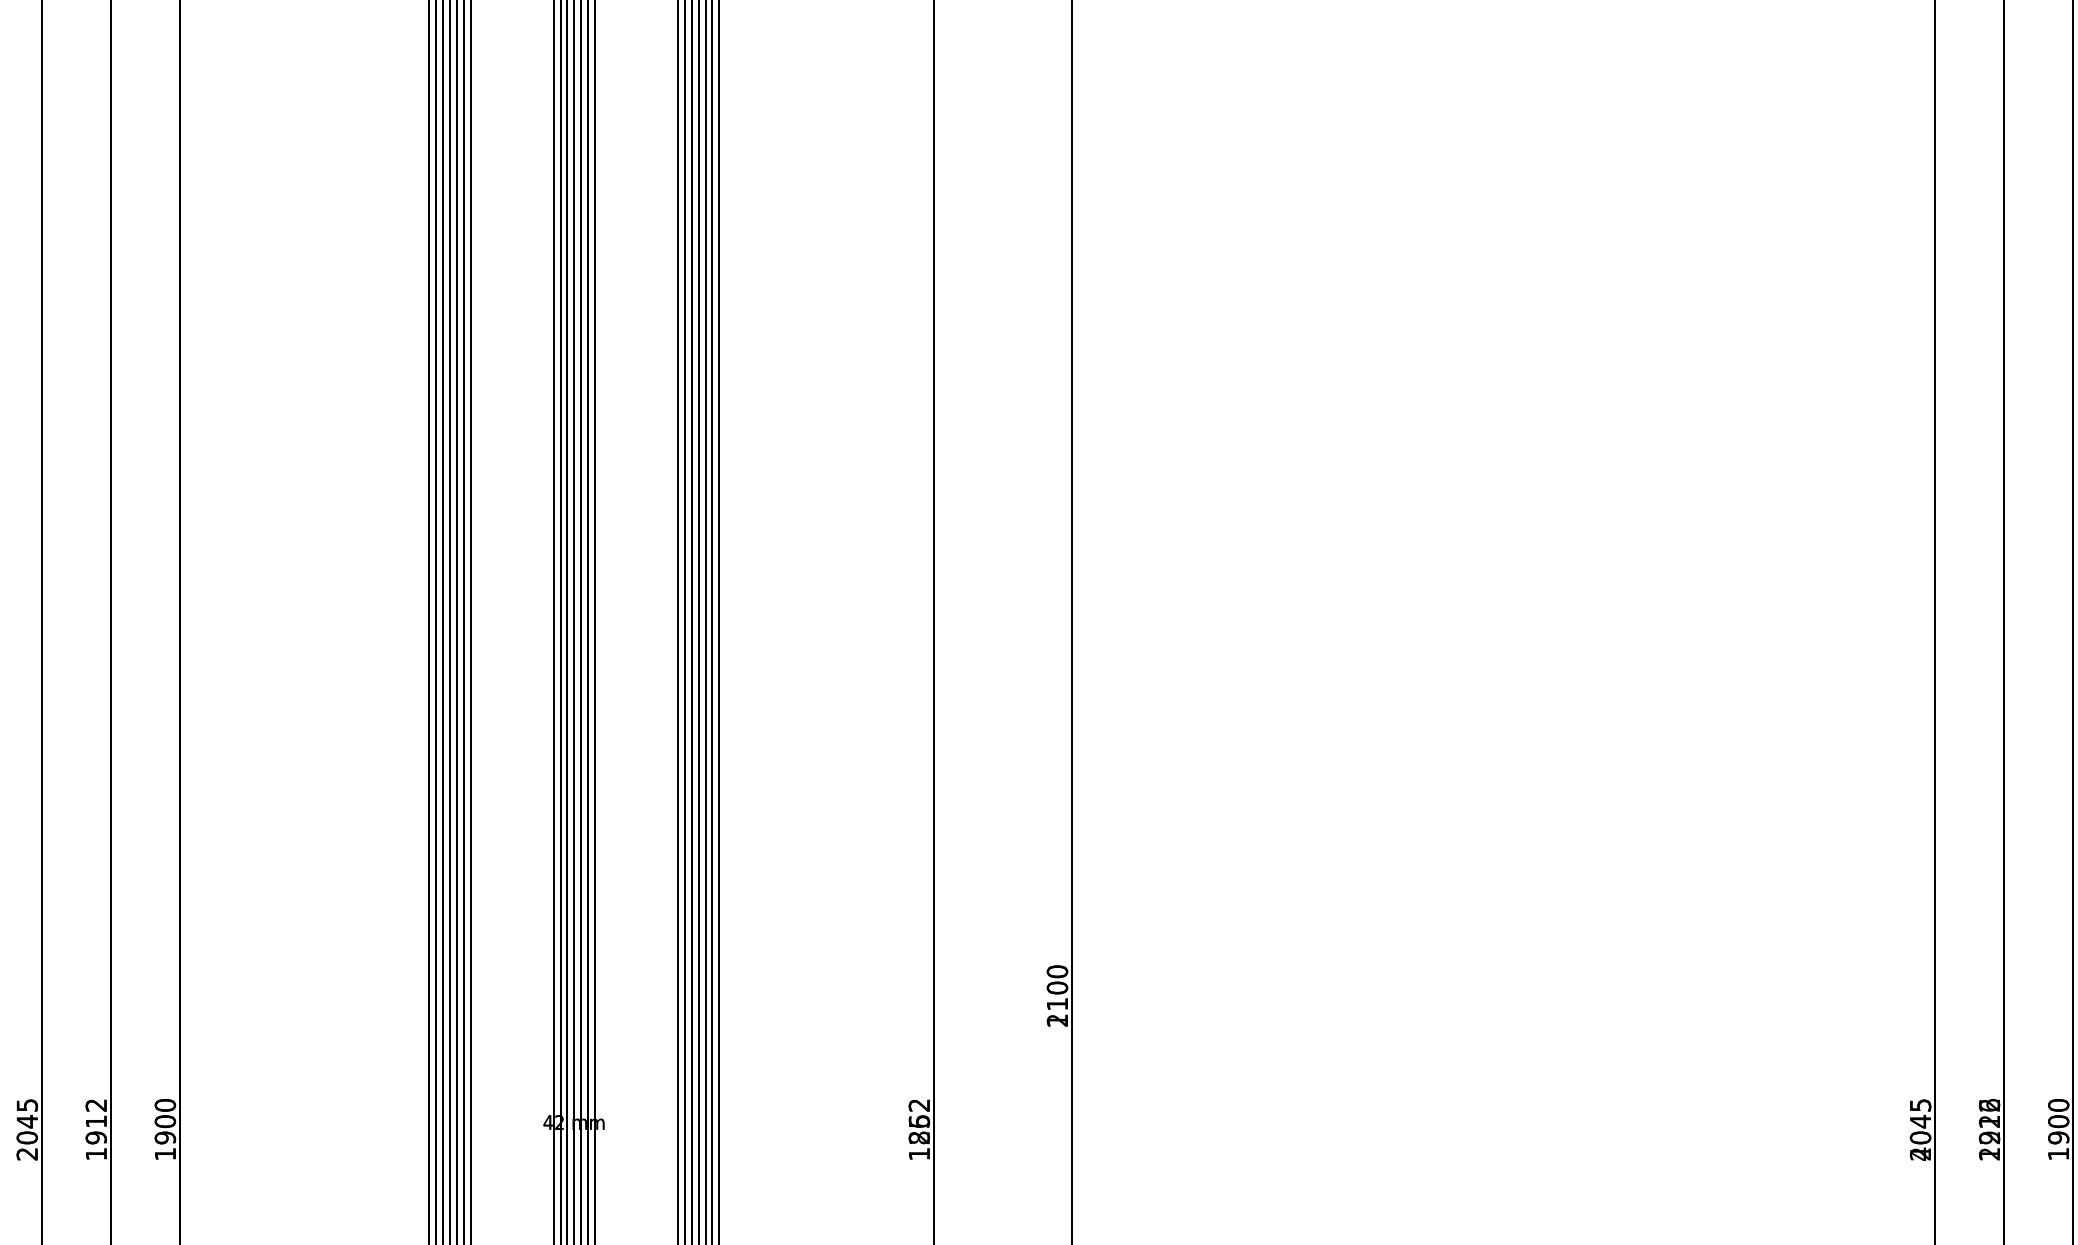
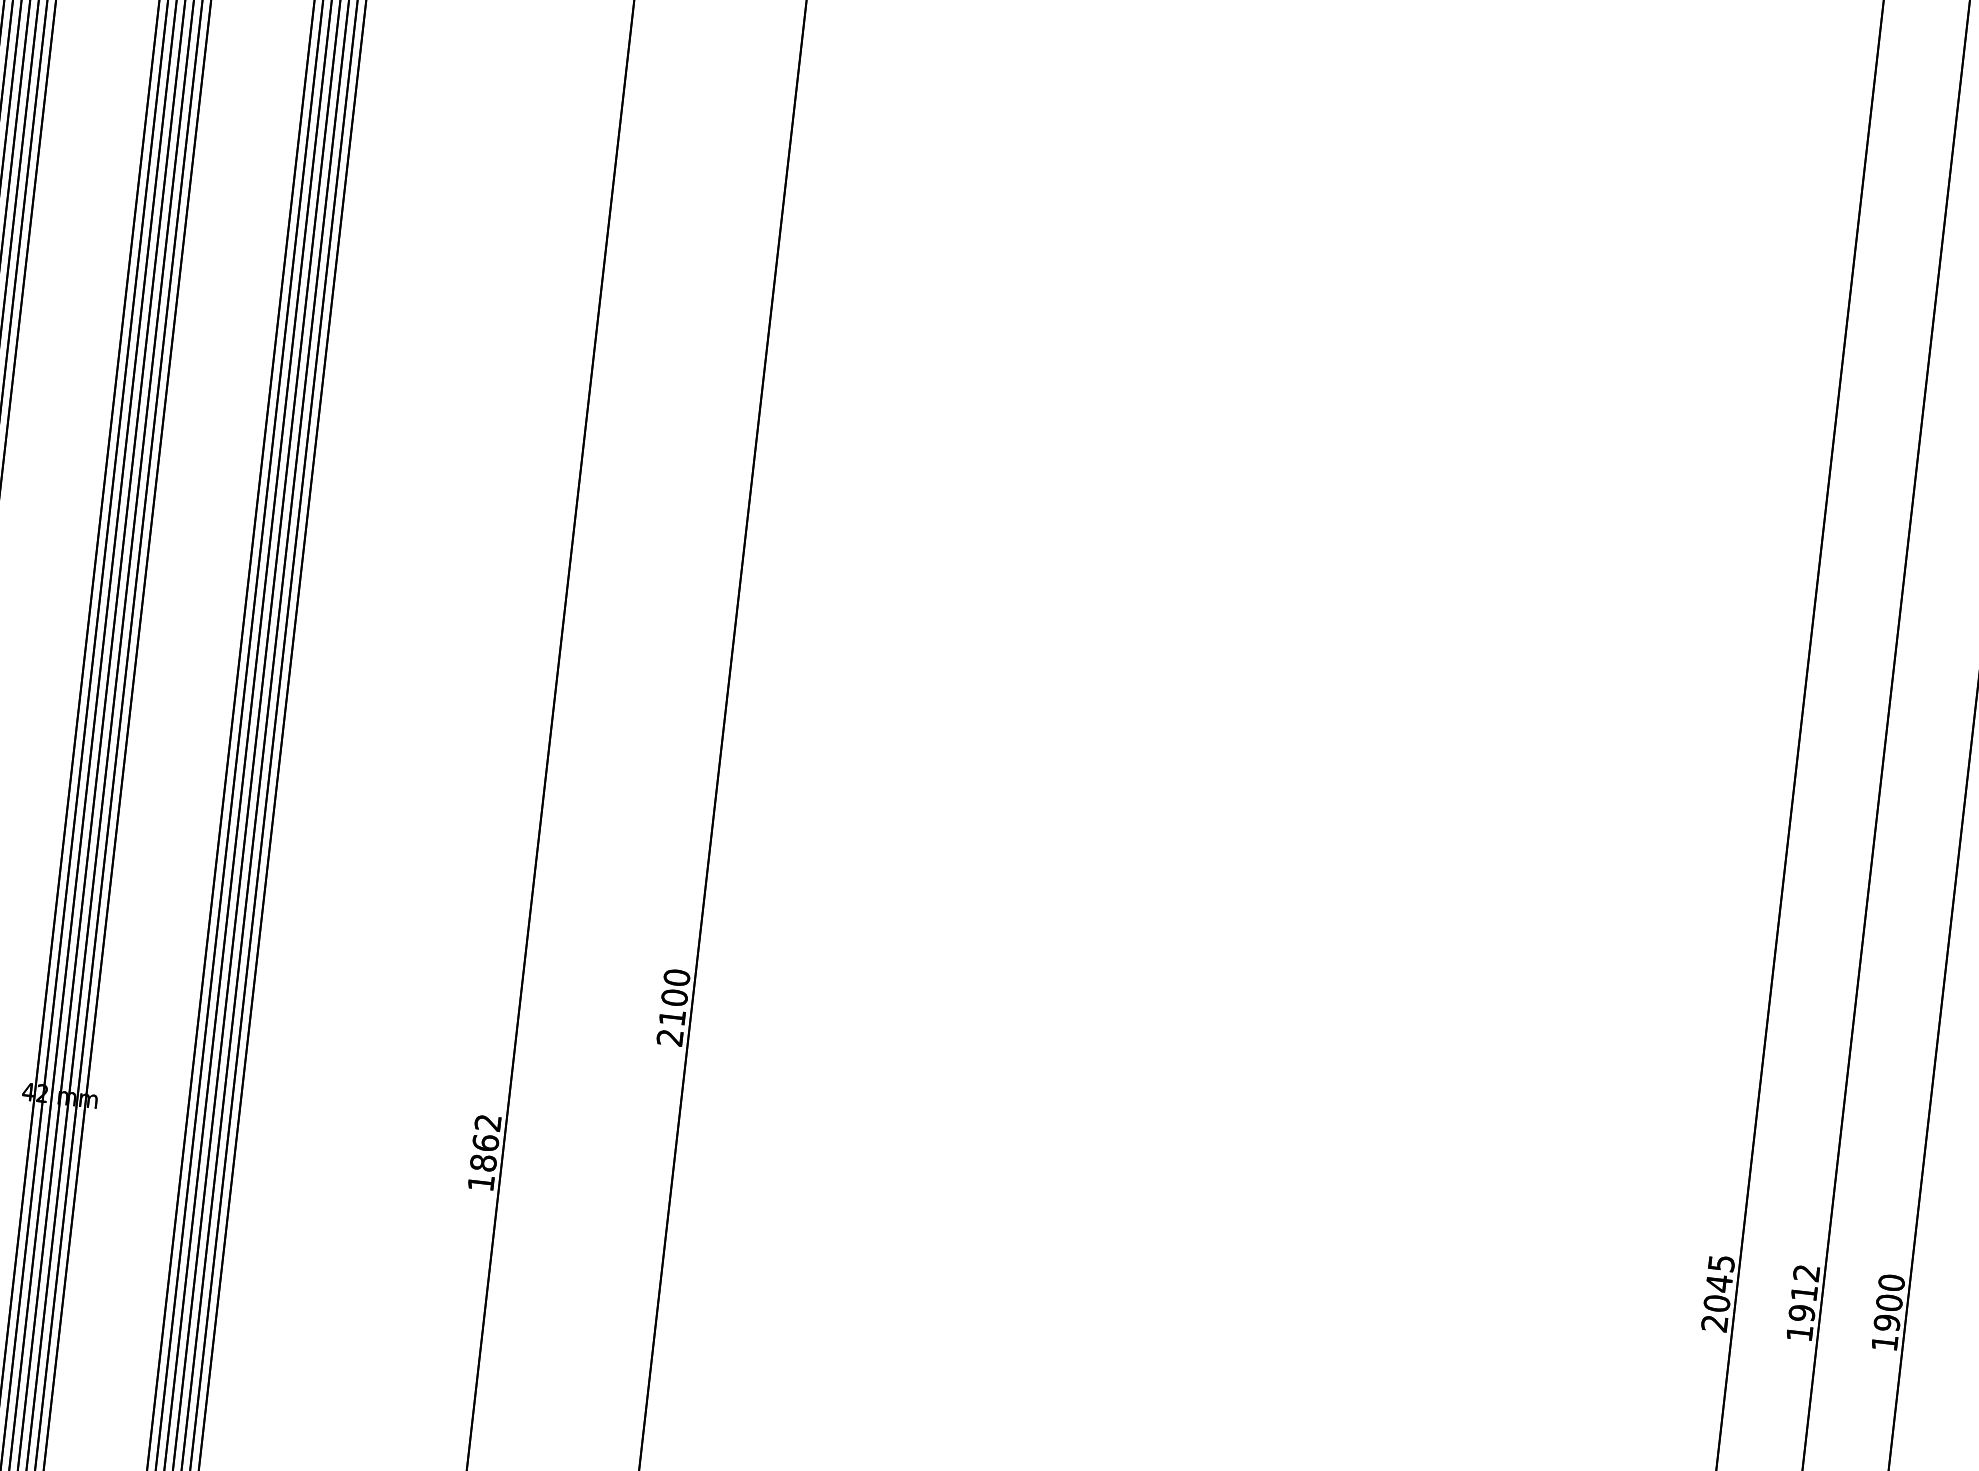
text: (1056, 1020) -> (668, 1037), 1100 -> 2100
text: (919, 1129) -> (484, 1152), 1252 -> 1862
text: (1989, 1129) -> (1803, 1302), 2226 -> 1912
text: (1919, 1153) -> (1713, 1322), 4045 -> 2045

